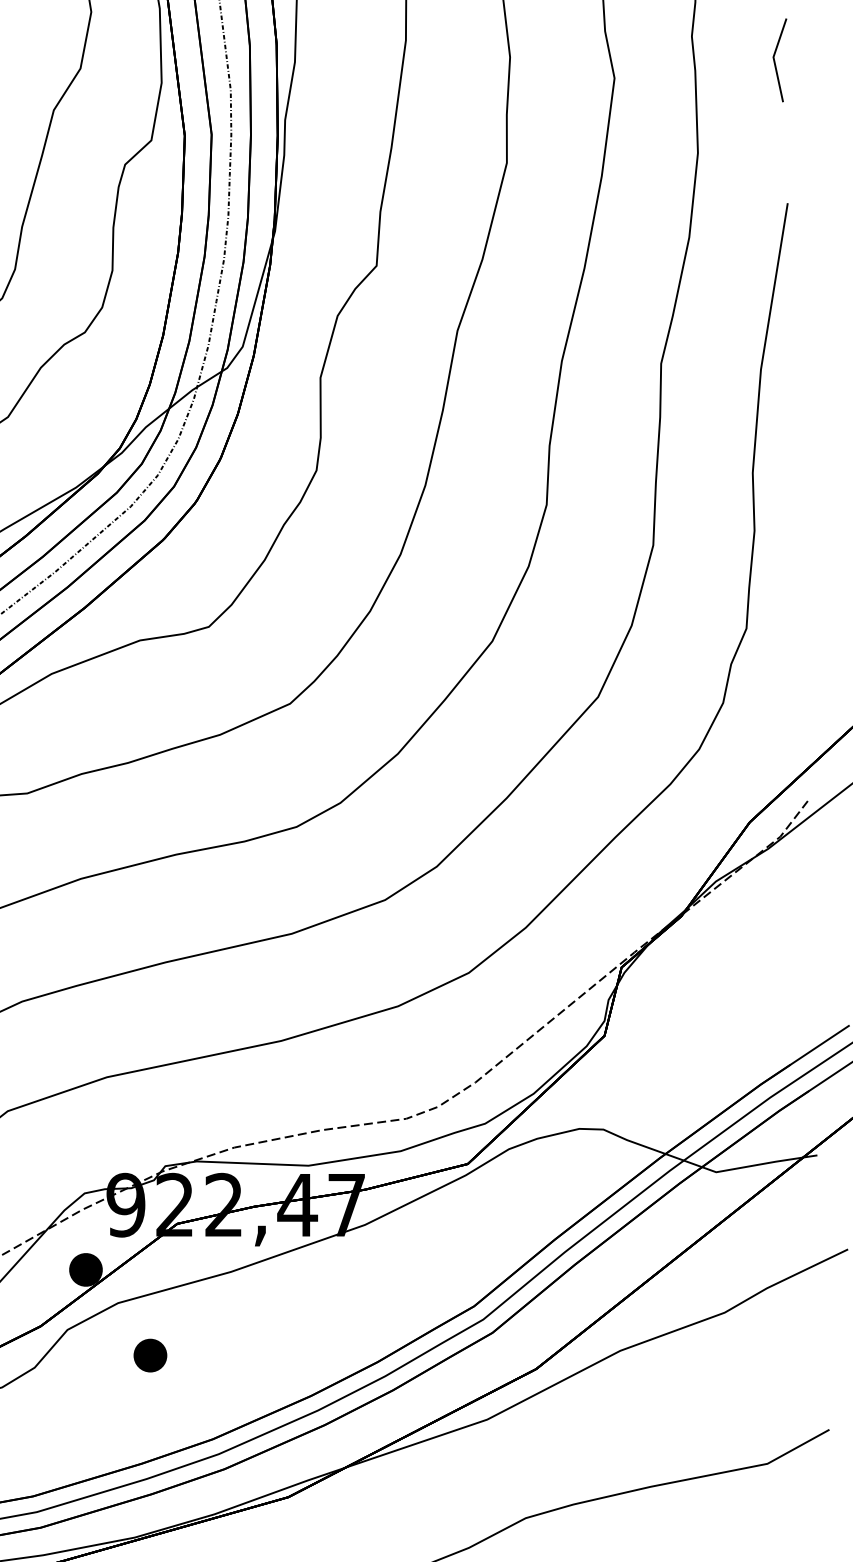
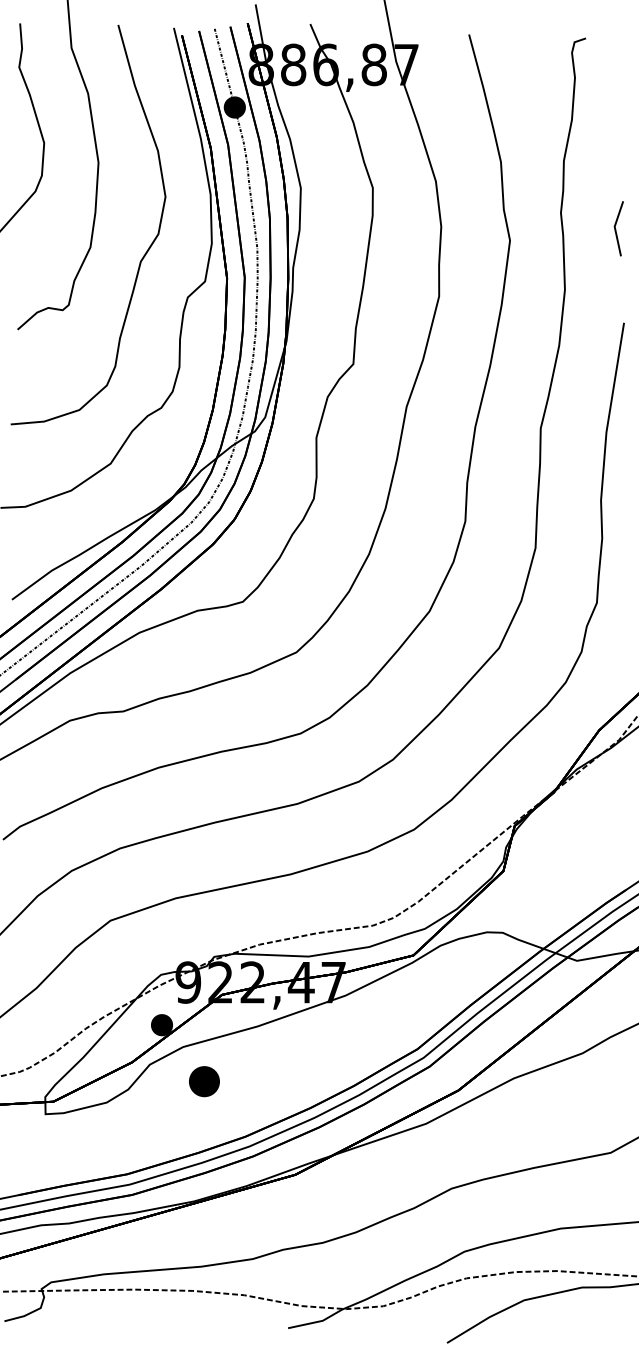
part: (150, 1355) -> (204, 1081), size x1.4

